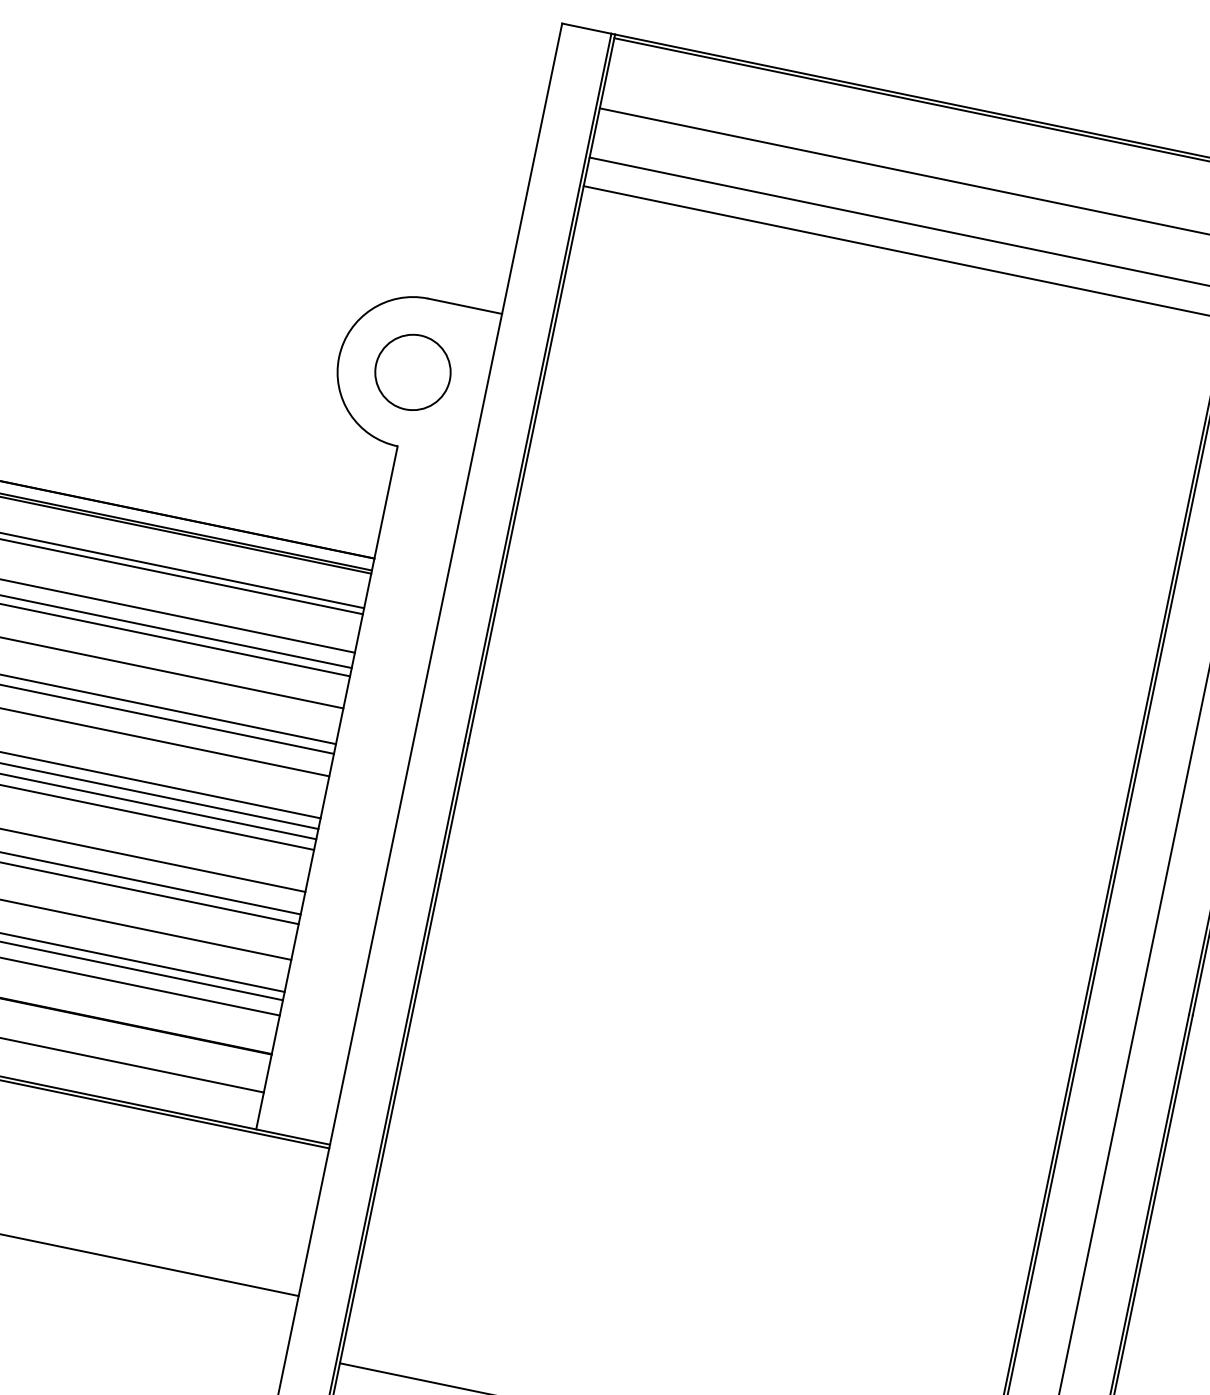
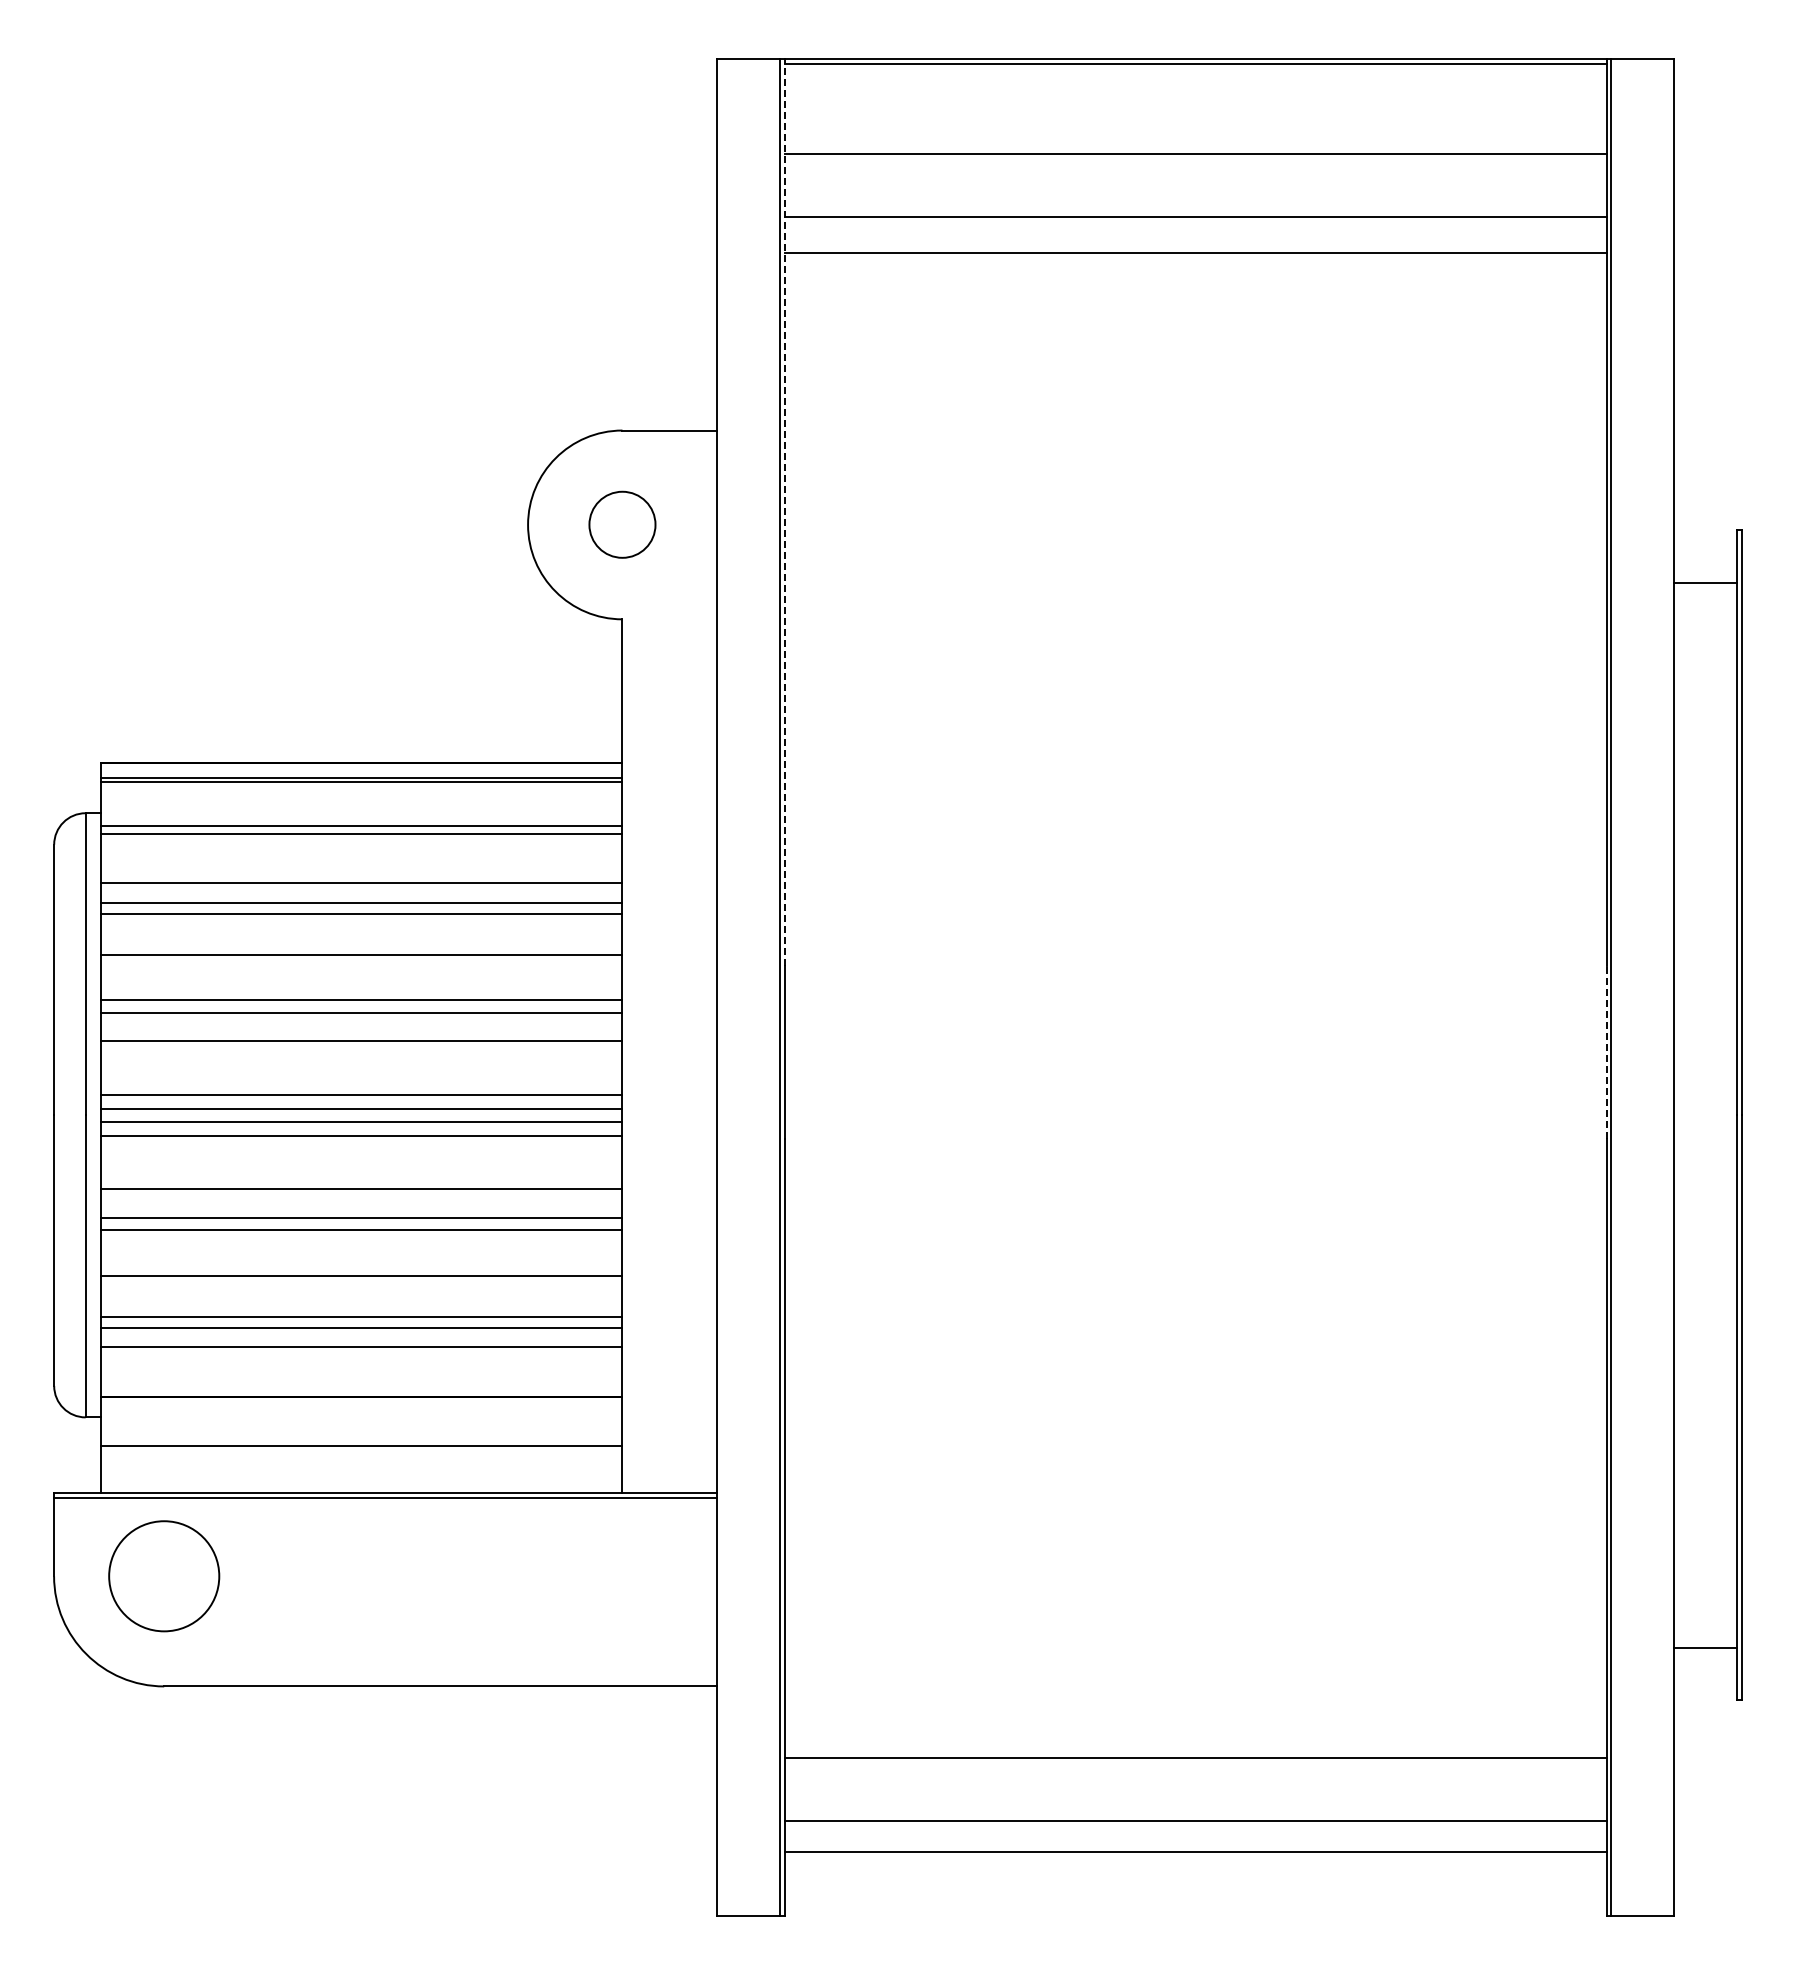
circle: (413, 372) -> (622, 524), size x0.7
line: (541, 388) -> (784, 511), solid -> dashed
line: (1097, 944) -> (1606, 1052), solid -> dashed

